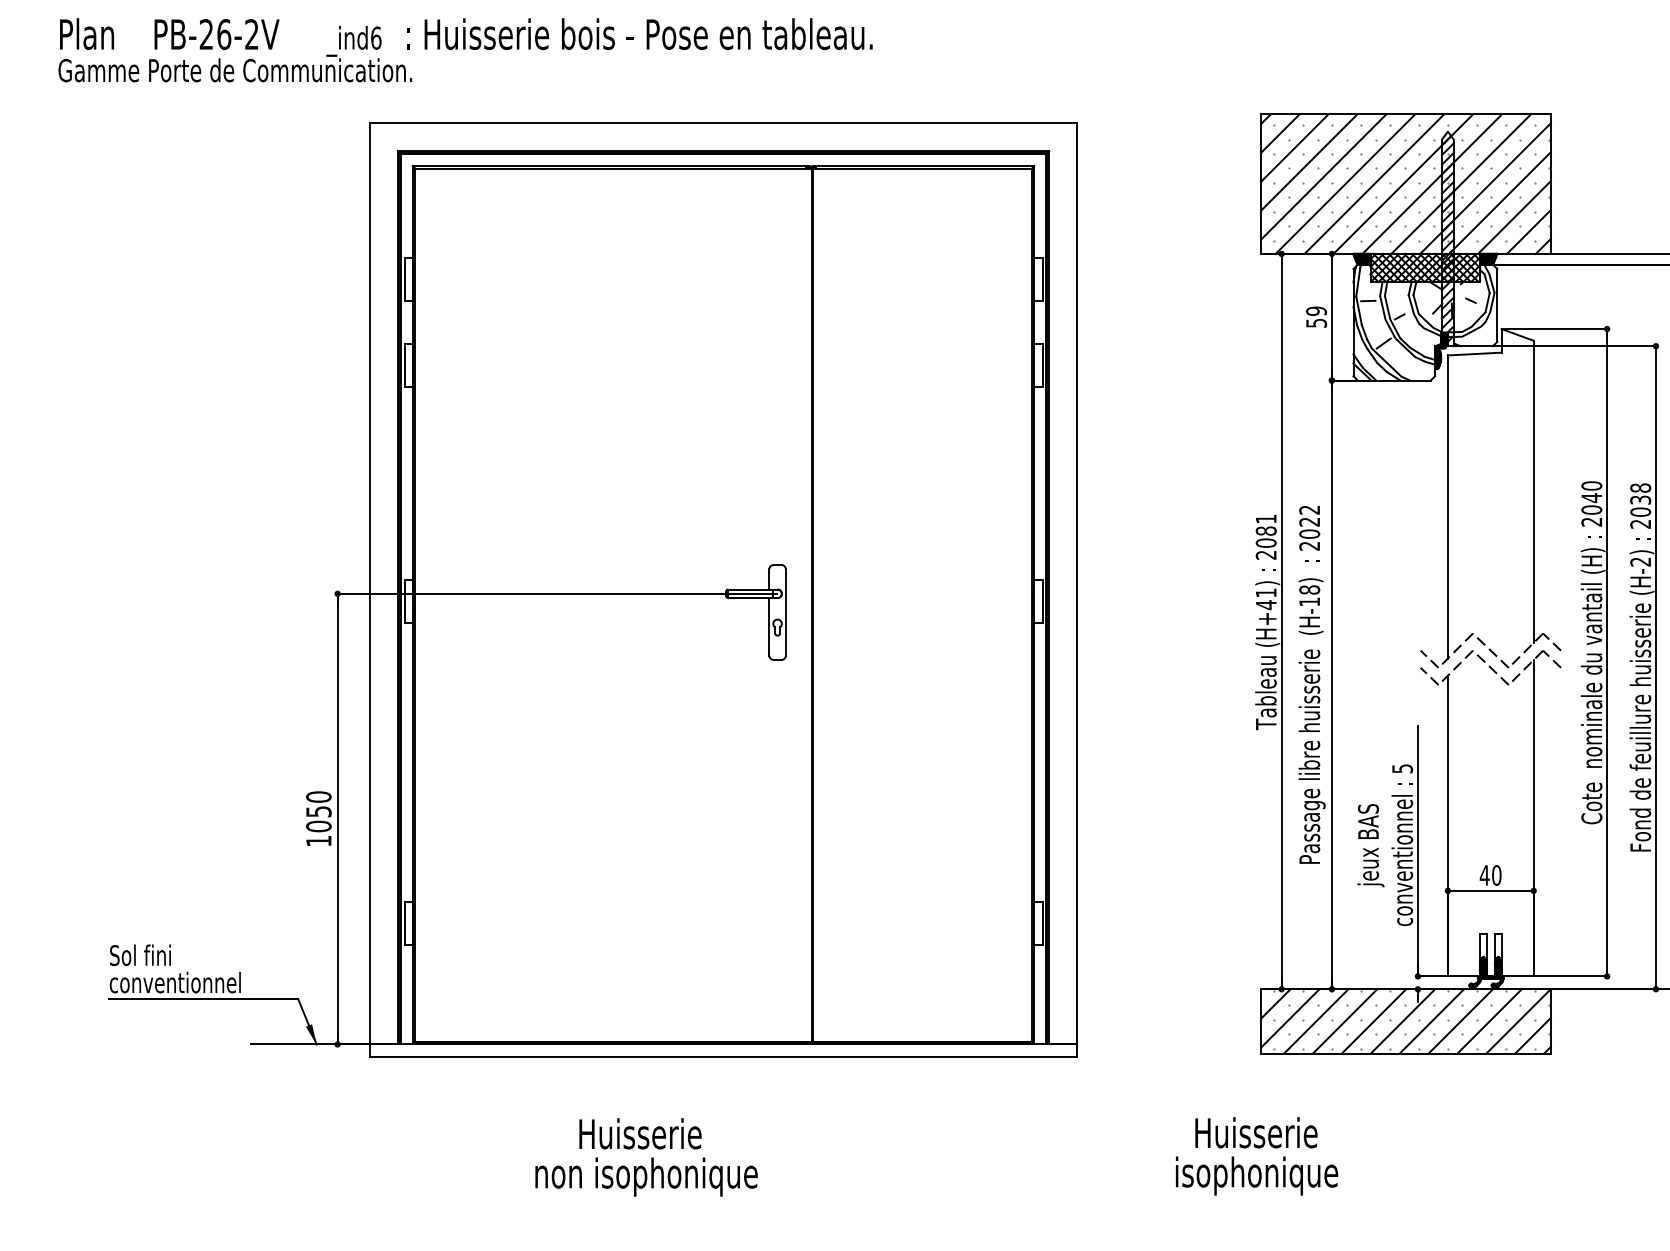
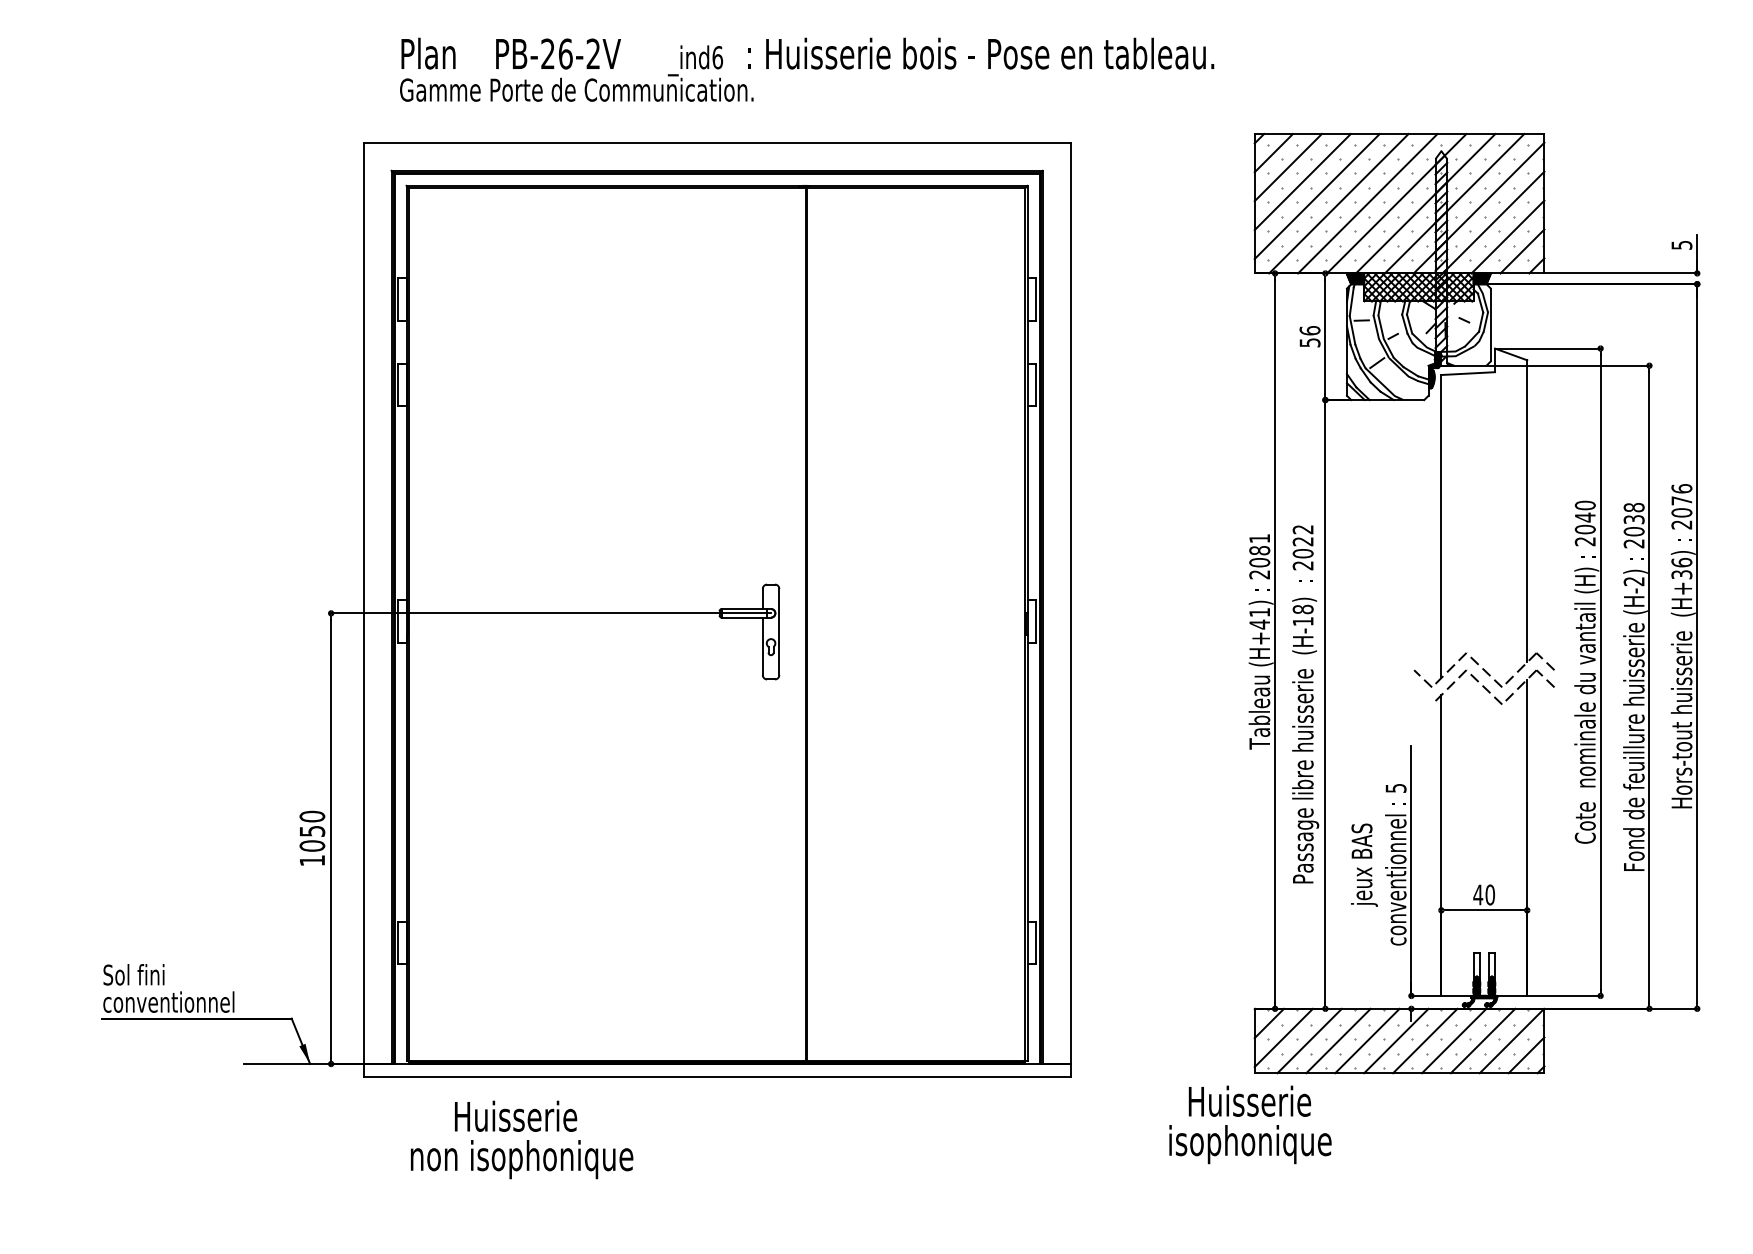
text: (466, 49) -> (807, 69), moved
text: (1316, 310) -> (1309, 330), 59 -> 56
line: (1430, 675) -> (1423, 695), removed
text: (1257, 1155) -> (1250, 1124), moved
text: (647, 1156) -> (522, 1139), moved

